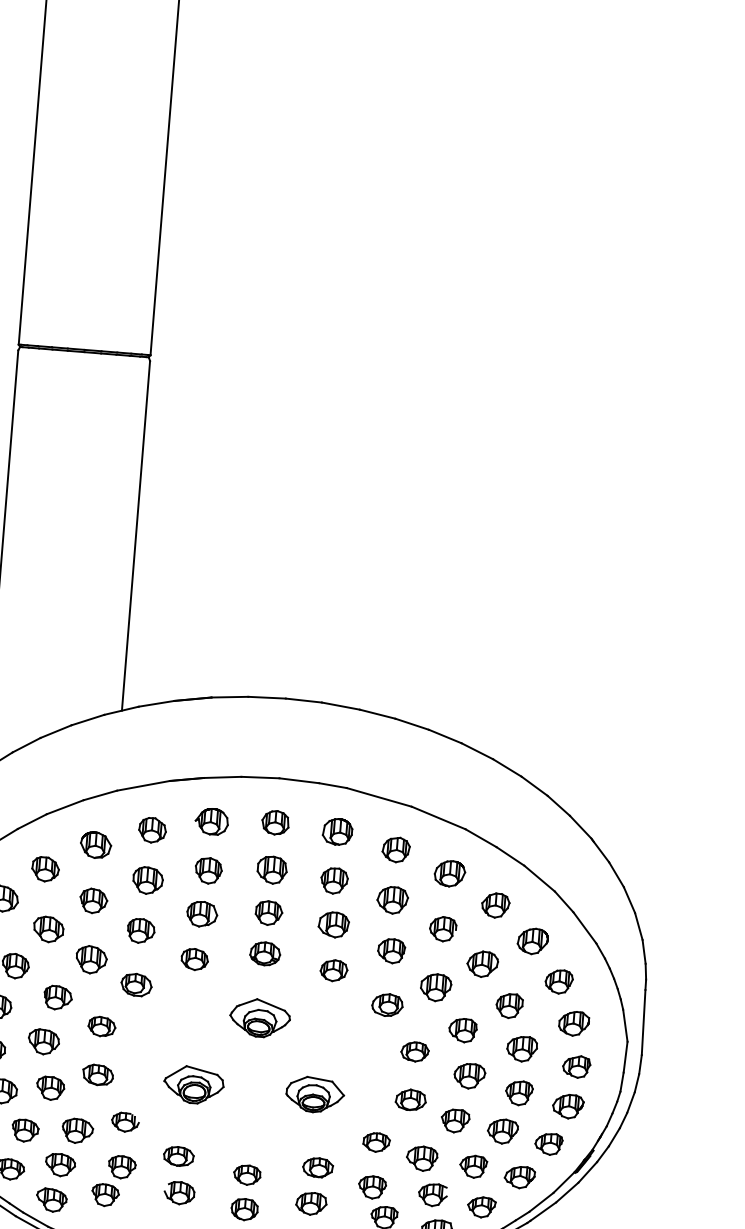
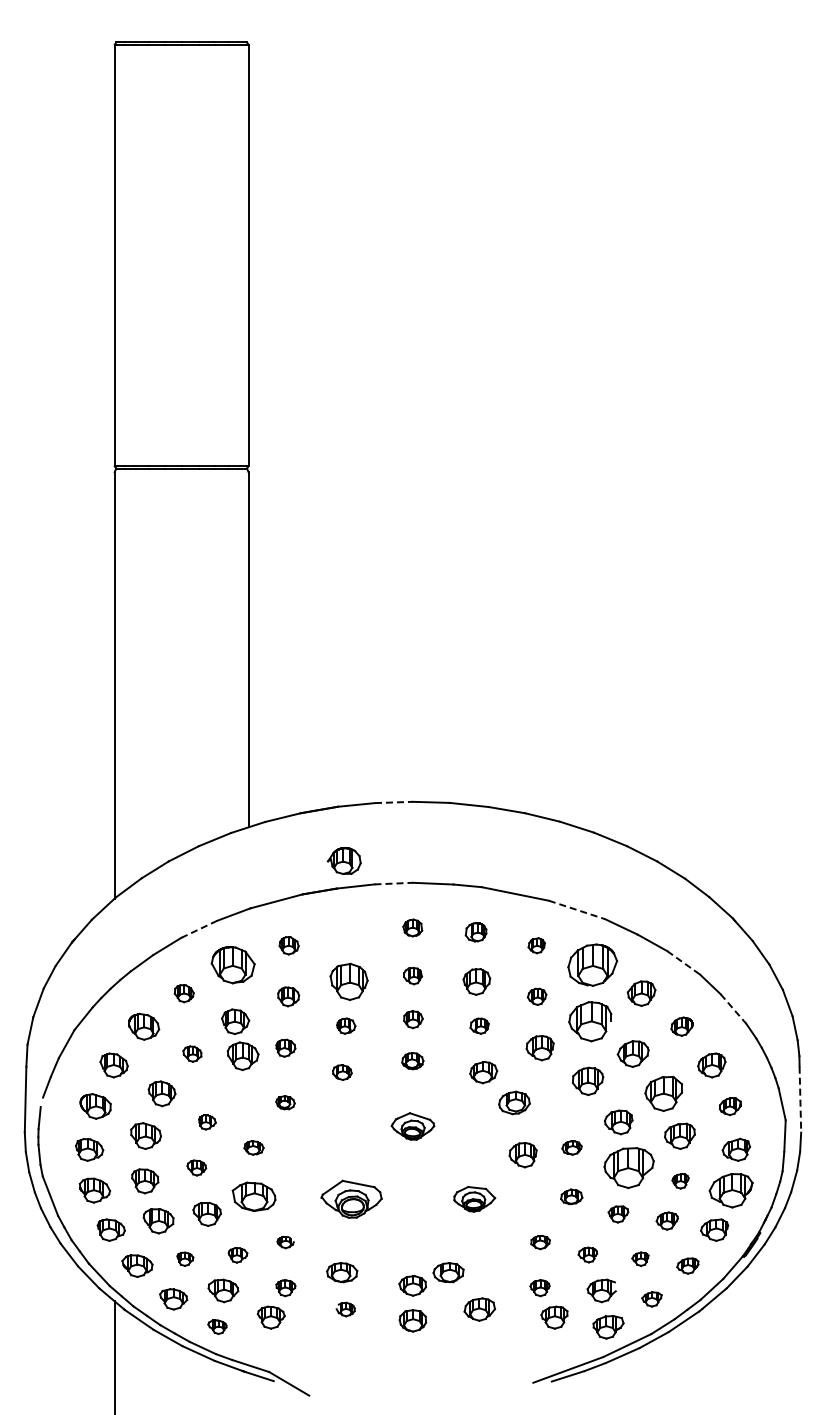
line: (267, 697) -> (394, 802), solid -> dashed
line: (261, 777) -> (394, 883), solid -> dashed
line: (65, 807) -> (199, 929), solid -> dashed
line: (438, 817) -> (576, 909), solid -> dashed
part: (211, 822) -> (343, 861), moved
part: (275, 822) -> (412, 927), size x0.7
part: (151, 830) -> (288, 945), size x0.7
part: (337, 832) -> (475, 932), size x0.7
part: (96, 845) -> (233, 965), size x1.4
part: (396, 849) -> (536, 945), size x0.6
part: (44, 869) -> (183, 993), size x0.7
part: (271, 869) -> (412, 975), size x0.6
part: (208, 870) -> (348, 981), size x1.4
part: (449, 873) -> (592, 965), size x1.6
line: (540, 879) -> (684, 963), solid -> dashed
part: (147, 880) -> (288, 996), size x0.7
part: (392, 900) -> (536, 996), size x0.6
part: (269, 912) -> (413, 1019), size x0.7
part: (202, 913) -> (346, 1025), size x0.6
part: (333, 924) -> (479, 1025), size x0.6
part: (48, 928) -> (192, 1053), size x0.6
part: (443, 928) -> (590, 1021), size x1.6
line: (584, 928) -> (733, 1009), solid -> dashed
part: (140, 931) -> (285, 1048), size x0.7
part: (532, 941) -> (681, 1026), size x0.7
part: (264, 953) -> (412, 1060), size x0.7
part: (194, 959) -> (342, 1072), size x0.7
part: (90, 960) -> (242, 1056), moved
part: (136, 984) -> (285, 1102), size x0.6
part: (58, 998) -> (207, 1122), size x0.6
part: (387, 1004) -> (514, 1102), moved
part: (509, 1005) -> (663, 1093), size x1.4
part: (259, 1018) -> (412, 1126), size x0.7
line: (643, 1022) -> (800, 1099), solid -> dashed
part: (574, 1023) -> (730, 1106), size x0.7
part: (101, 1026) -> (253, 1147), size x0.7
part: (43, 1041) -> (196, 1167), size x0.6
part: (414, 1051) -> (571, 1147), size x0.7
part: (365, 1055) -> (522, 1155), added
part: (97, 1075) -> (253, 1197), size x1.4
part: (470, 1075) -> (629, 1167), size x1.6
part: (314, 1093) -> (474, 1198), size x0.7
part: (519, 1093) -> (680, 1181), size x0.6
part: (410, 1099) -> (571, 1196), size x0.7
part: (567, 1106) -> (730, 1190), size x1.4
part: (455, 1121) -> (618, 1214), size x0.7
part: (125, 1122) -> (285, 1242), size x0.6
part: (503, 1130) -> (667, 1220), size x0.7
part: (25, 1131) -> (185, 1259), size x0.6
part: (77, 1131) -> (237, 1255), size x0.6
part: (376, 1142) -> (540, 1242), size x0.7
part: (421, 1158) -> (587, 1254), size x0.6
part: (121, 1167) -> (285, 1288), size x0.7
part: (317, 1167) -> (448, 1272), moved
part: (473, 1167) -> (640, 1259), size x0.6
part: (519, 1176) -> (687, 1265), size x0.7
part: (371, 1187) -> (539, 1288), size x0.7
part: (179, 1193) -> (345, 1309), size x0.6
part: (51, 1199) -> (217, 1326), size x0.6
part: (481, 1207) -> (651, 1299), size x0.7

